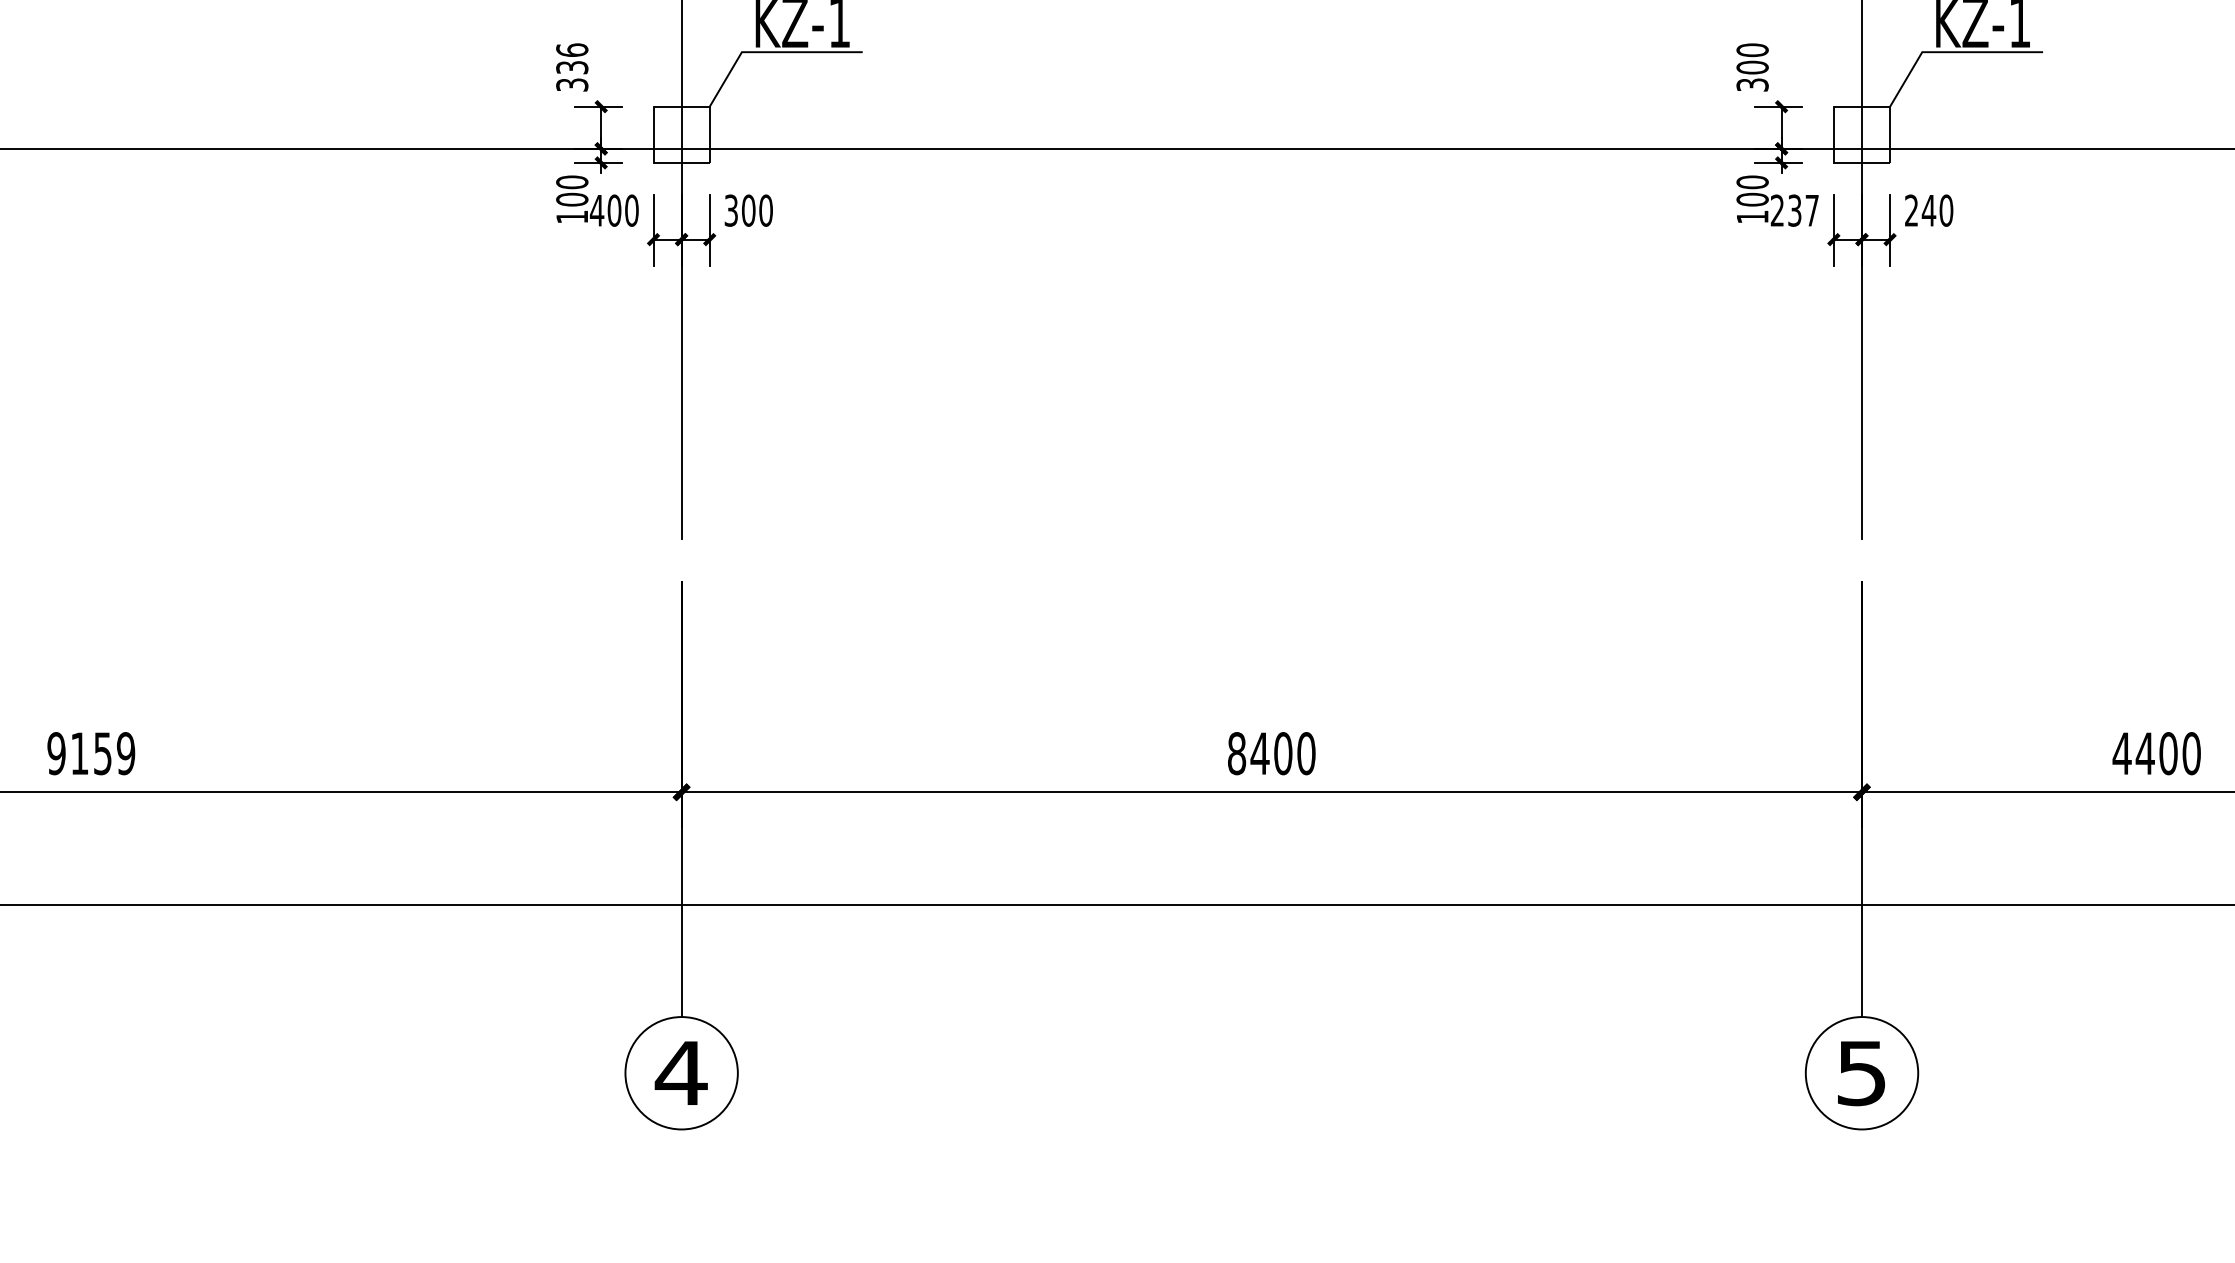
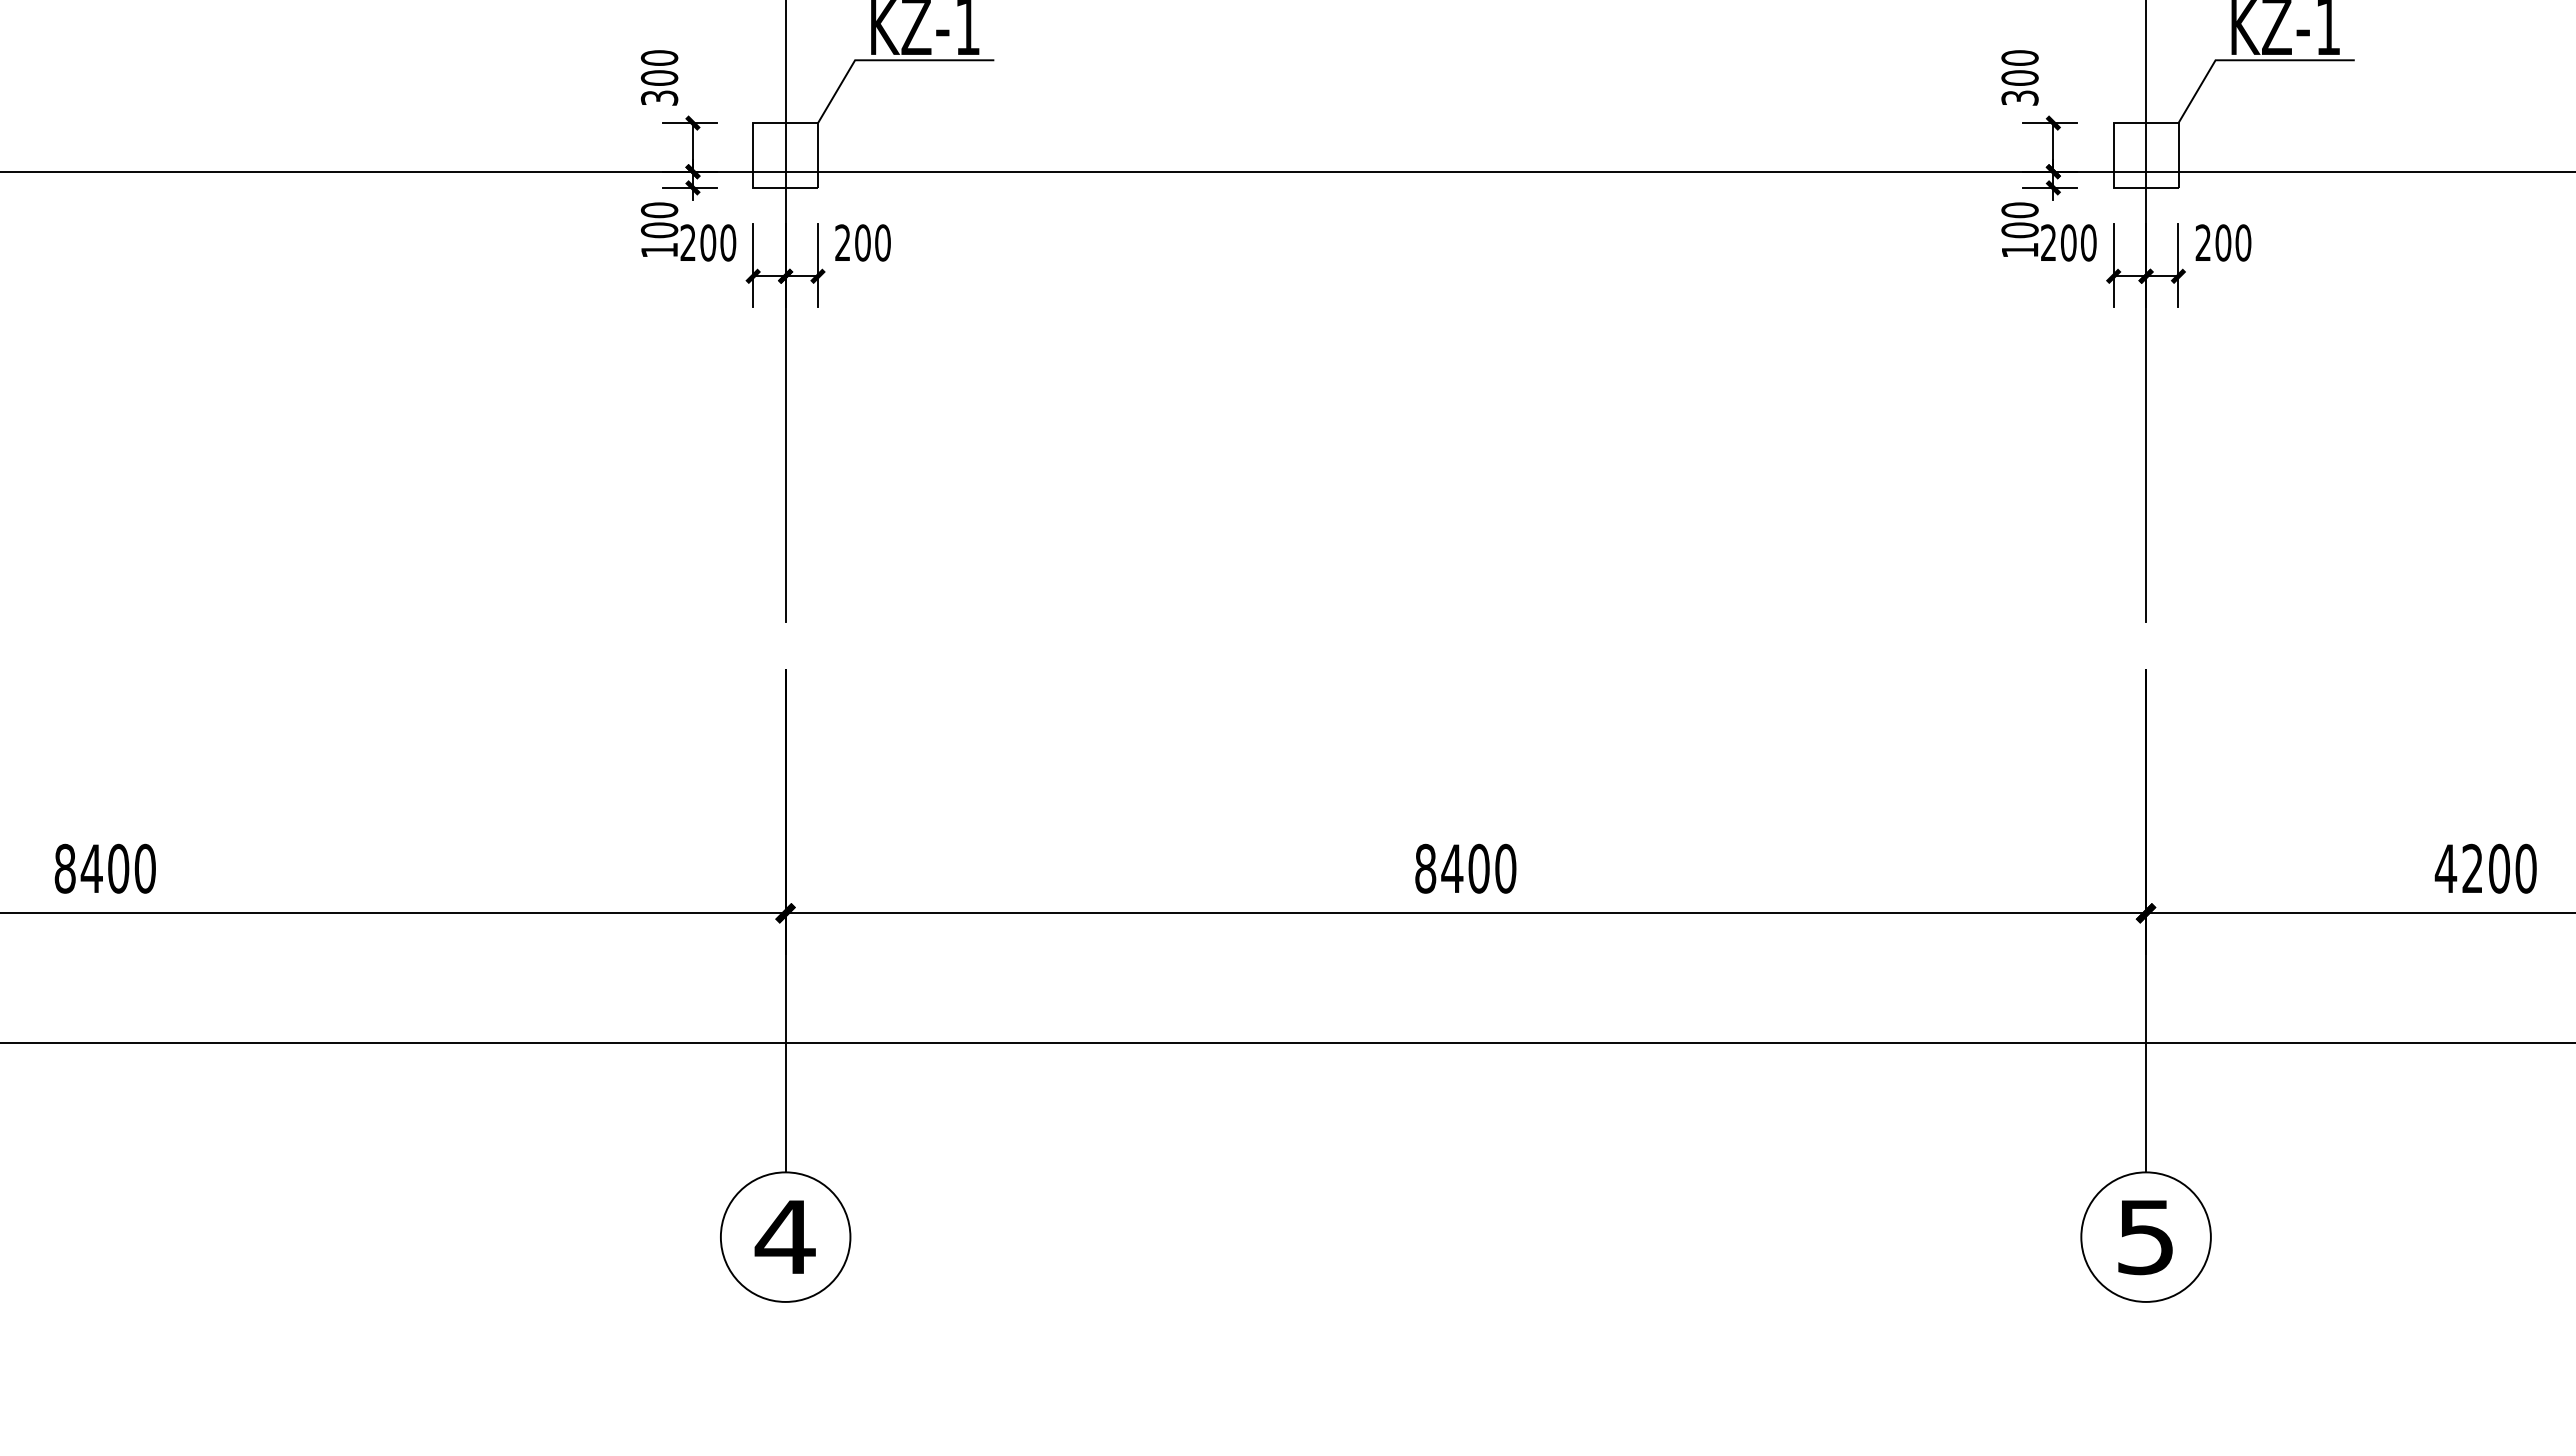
text: (572, 58) -> (659, 67), 336 -> 300
text: (596, 210) -> (687, 242), 400 -> 200
text: (730, 210) -> (842, 242), 300 -> 200
text: (1803, 210) -> (2078, 242), 237 -> 200
text: (1929, 210) -> (2223, 242), 240 -> 200
text: (2145, 752) -> (2472, 867), 4400 -> 4200
text: (90, 753) -> (104, 868), 9159 -> 8400

